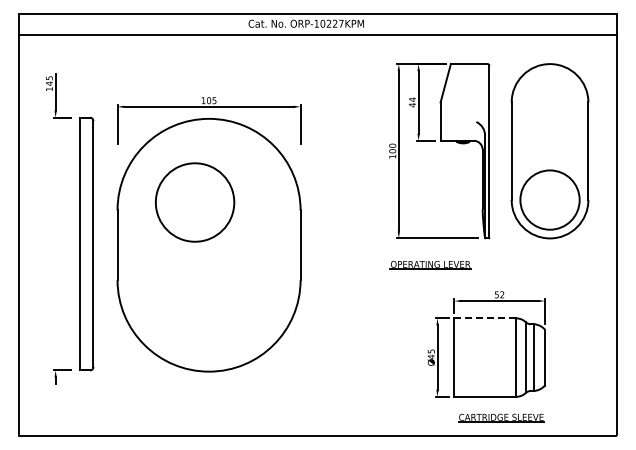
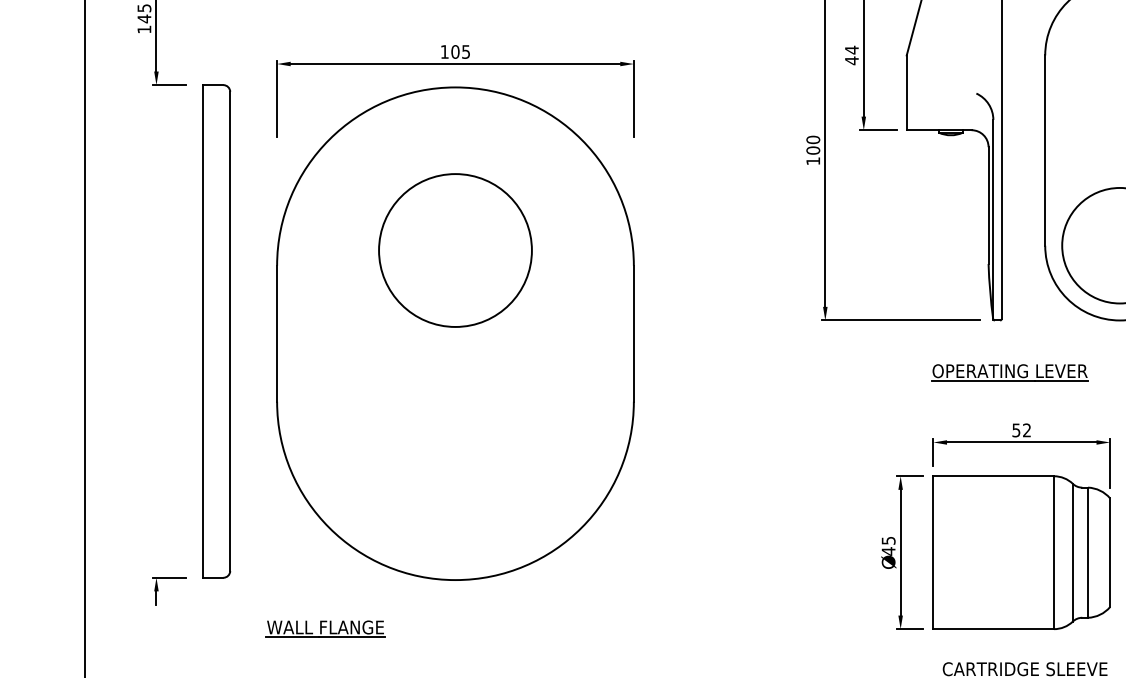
circle: (195, 202) -> (456, 250), moved
part: (430, 264) -> (1009, 371), moved
line: (485, 318) -> (994, 476), dashed -> solid
part: (142, 396) -> (325, 628), added

